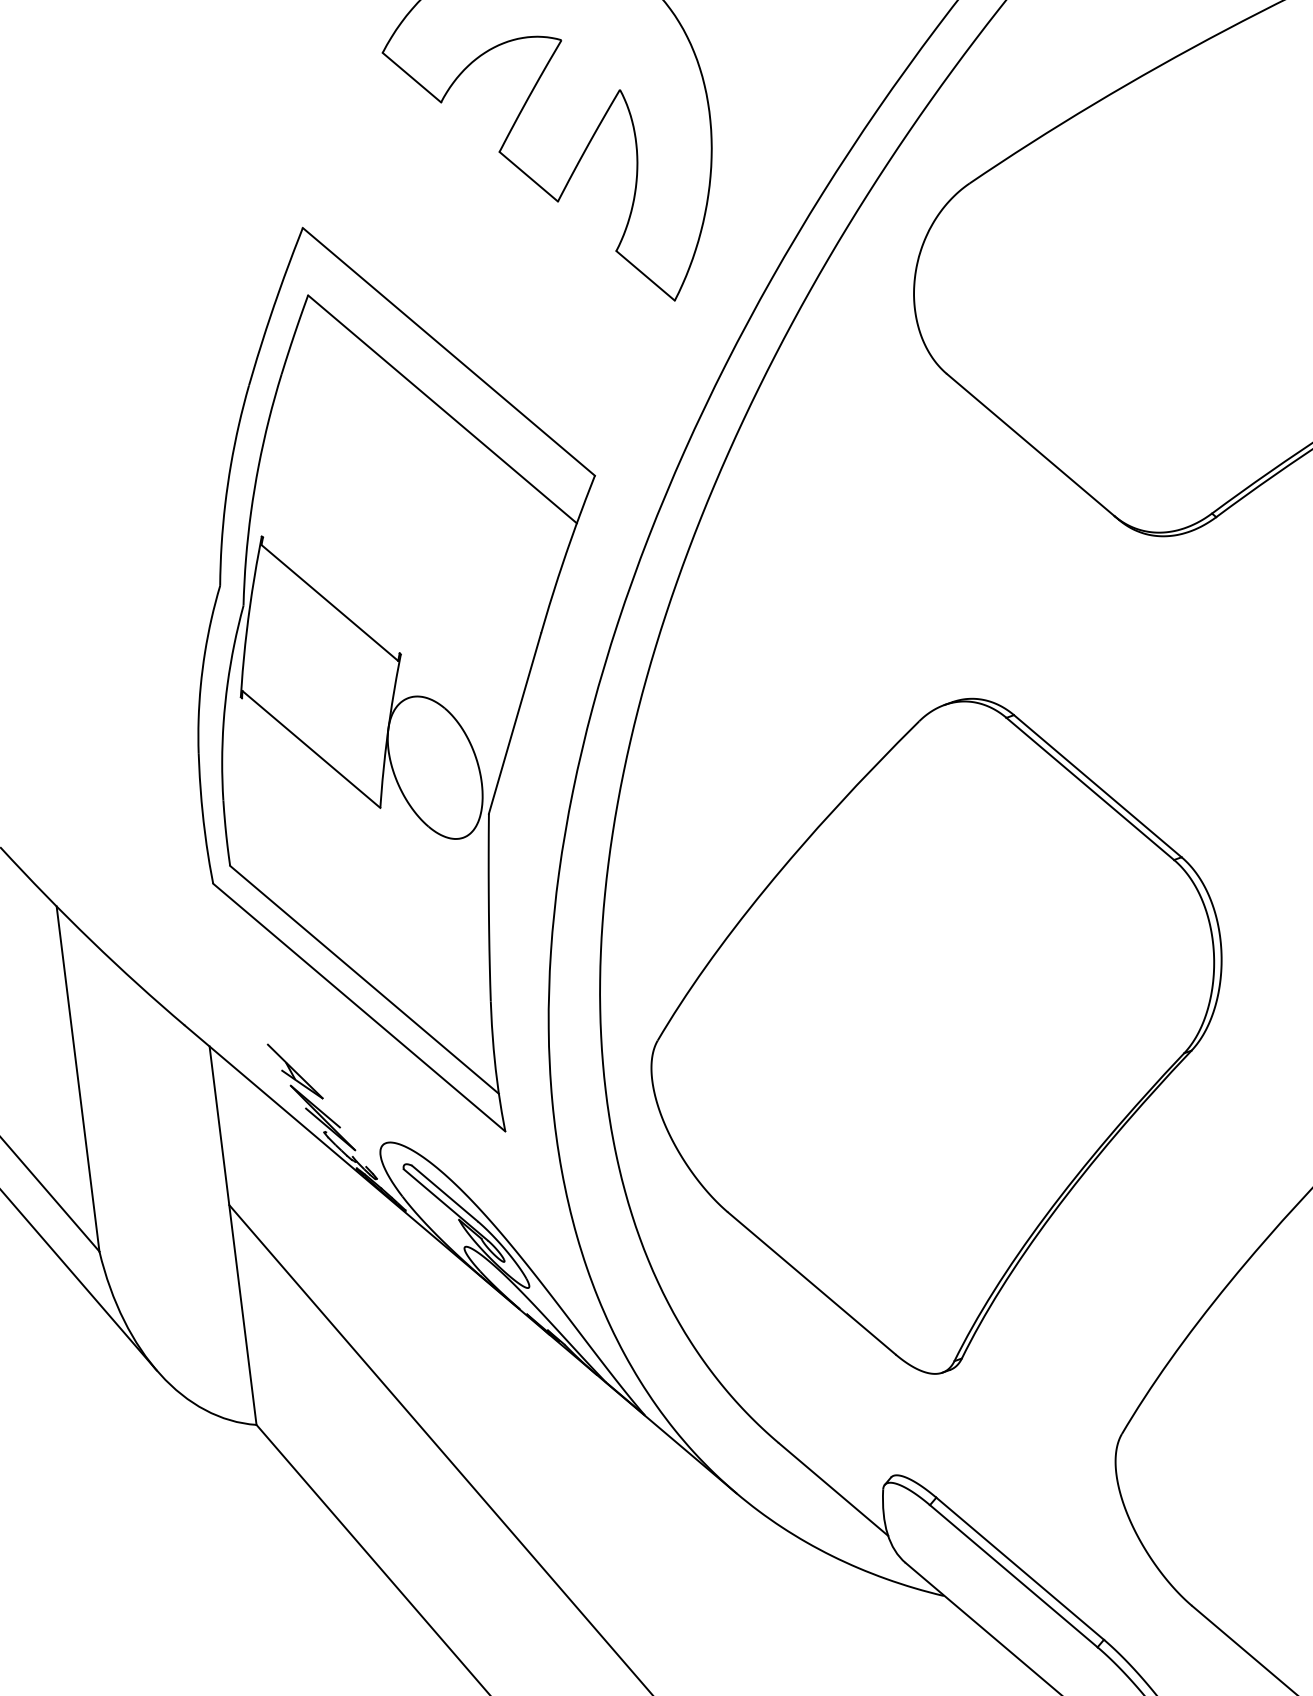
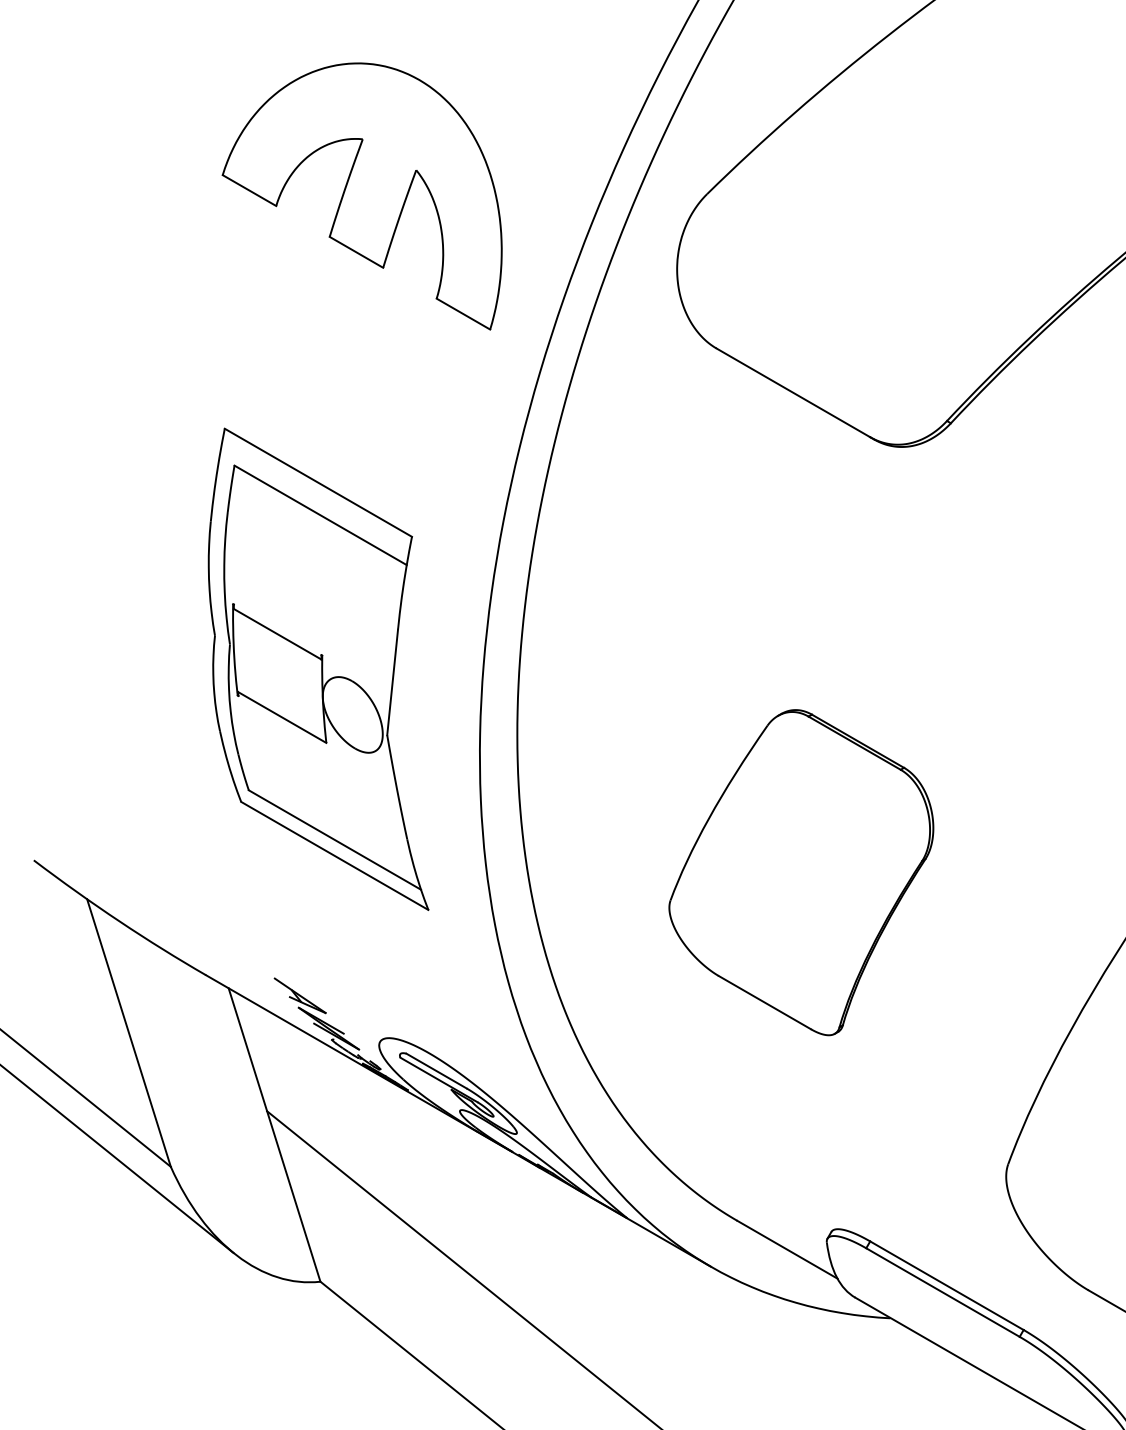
part: (389, 677) -> (318, 669), size x0.7
part: (934, 1032) -> (801, 872), size x0.6

